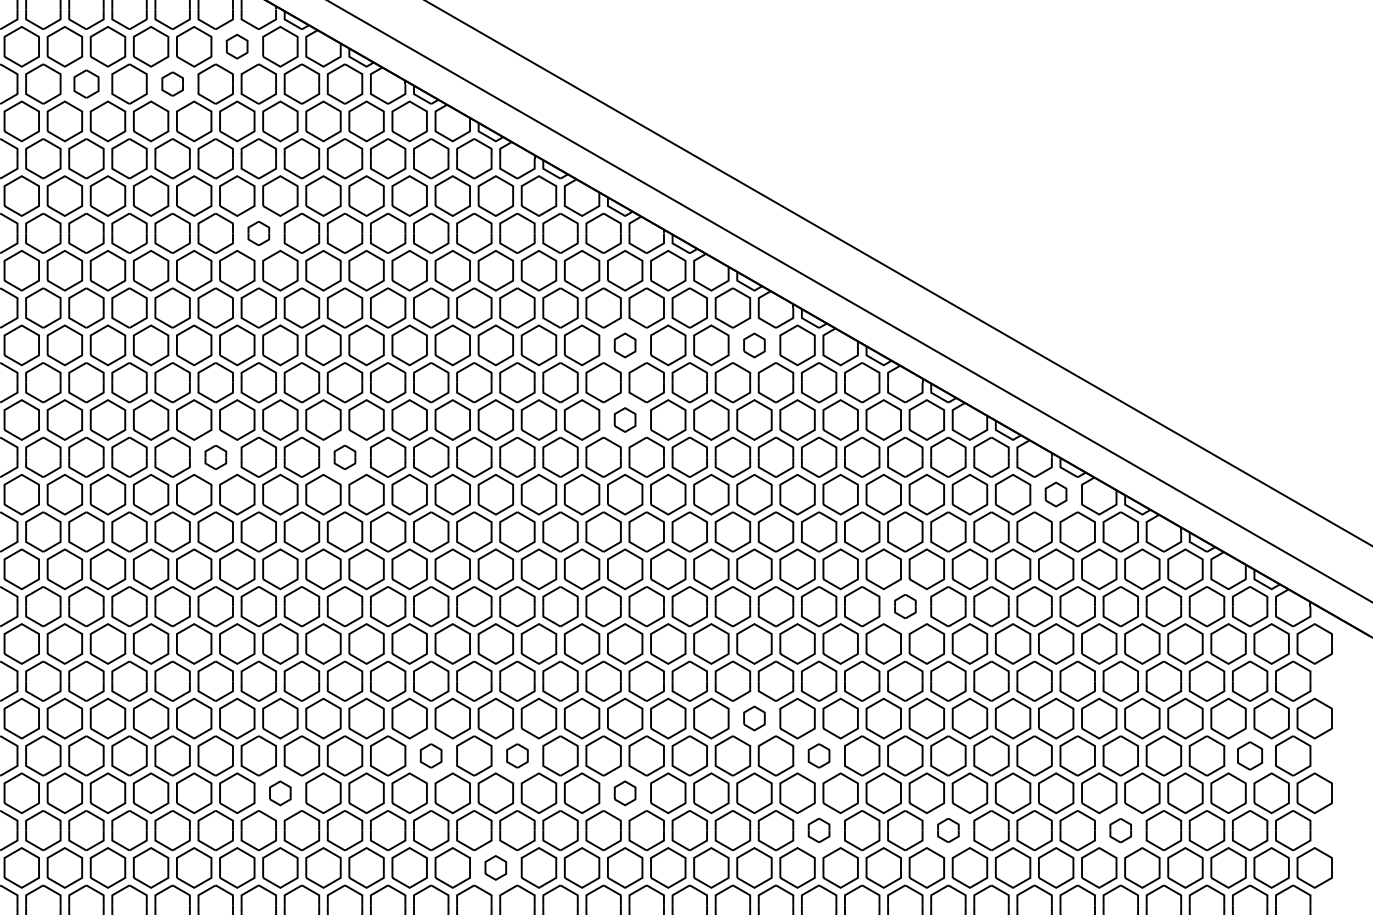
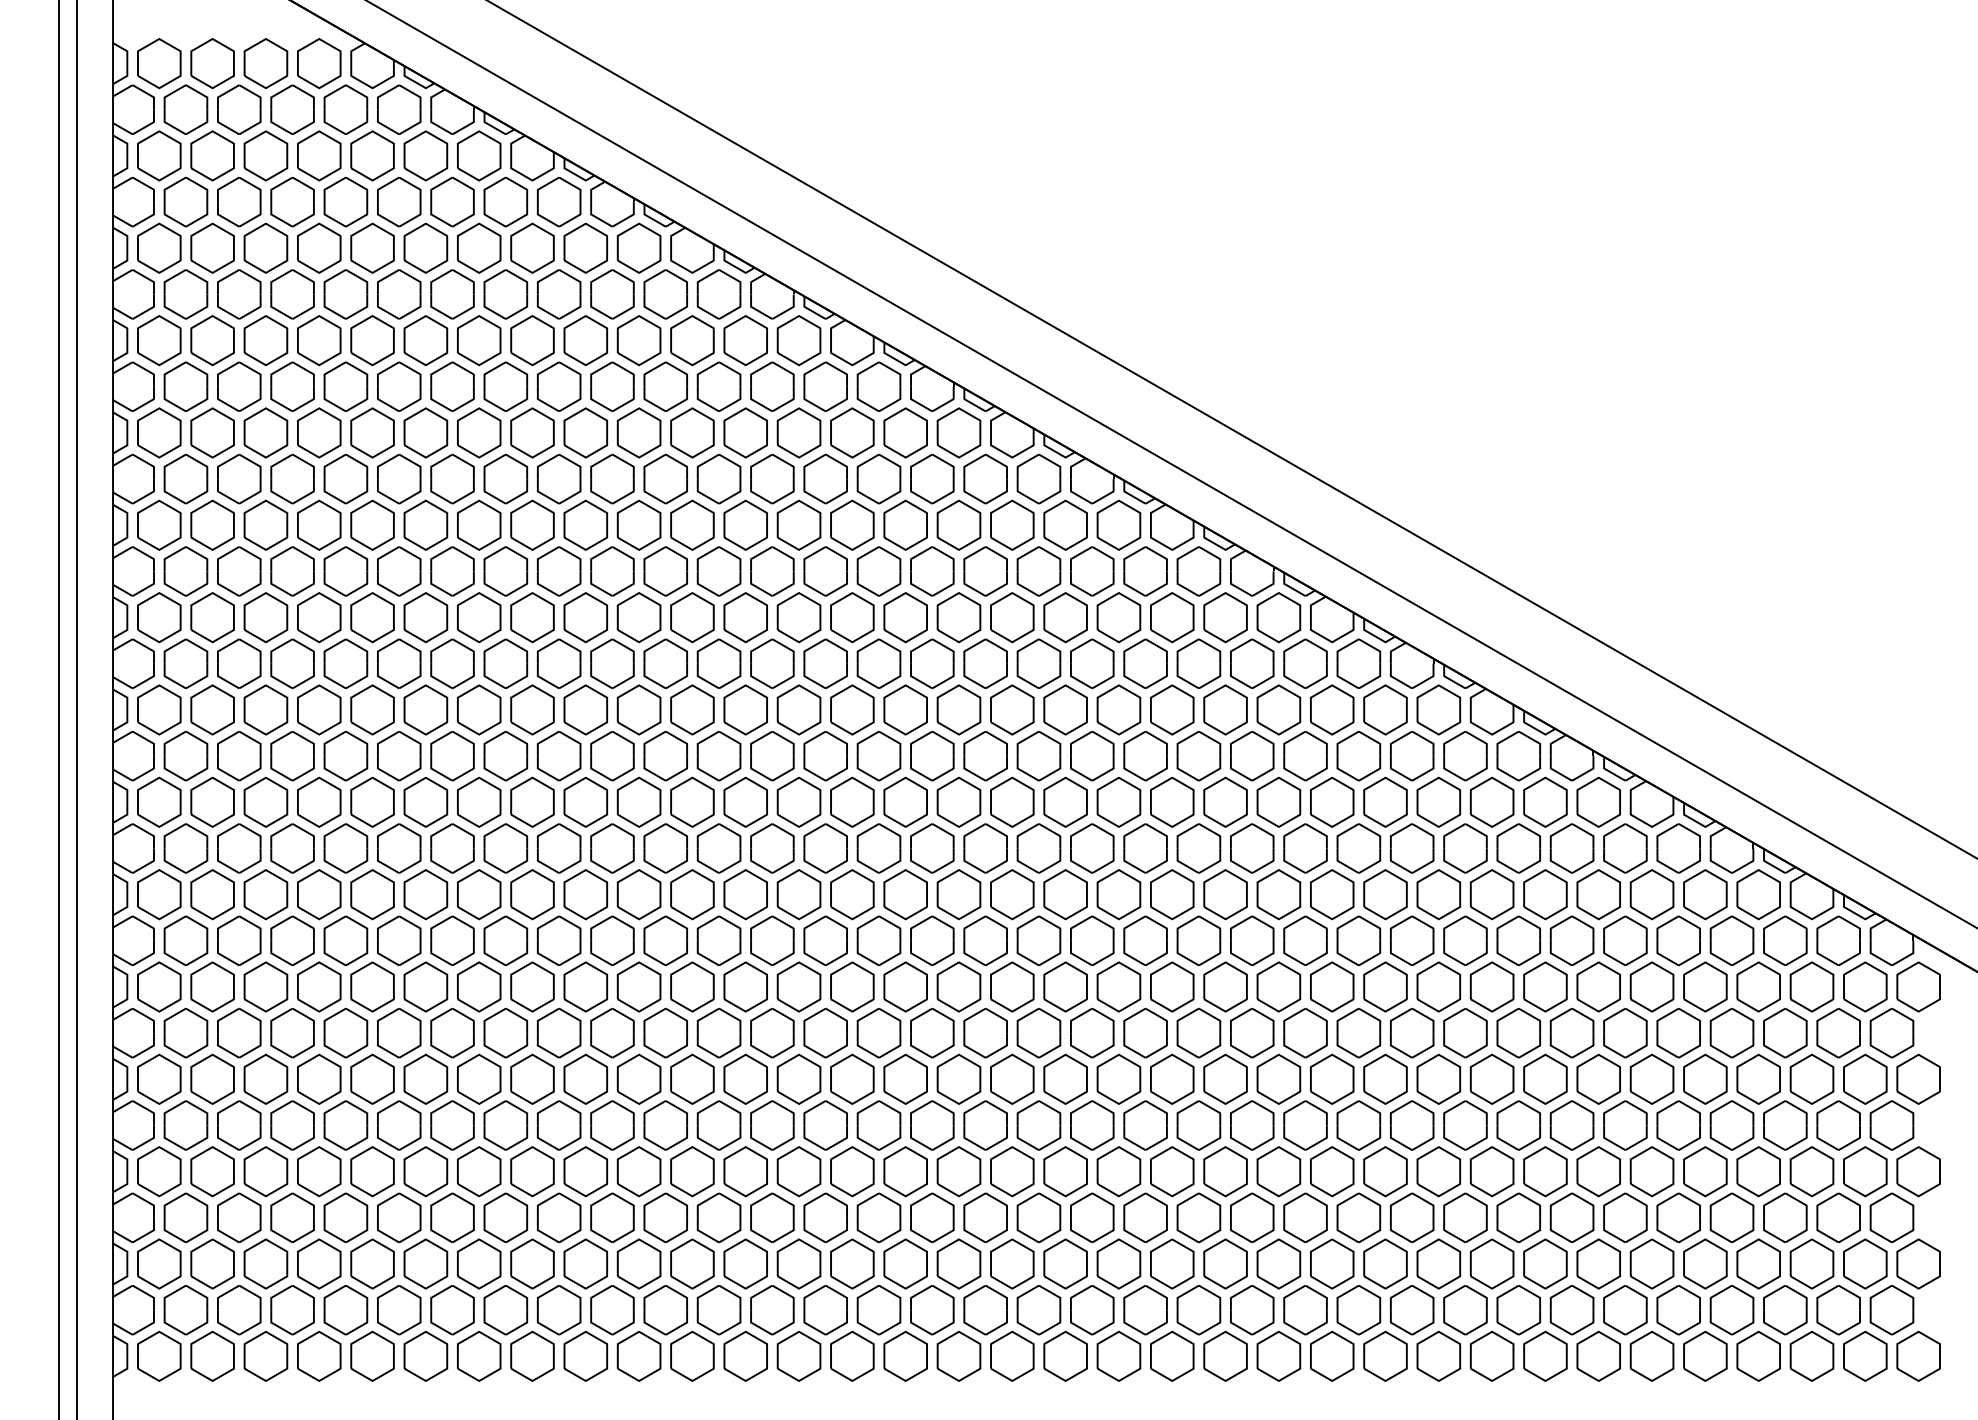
part: (237, 46) -> (585, 247), size x1.67
part: (86, 84) -> (399, 294), size x1.43
part: (172, 84) -> (505, 294), size x1.67
part: (258, 233) -> (612, 479), size x1.67
part: (625, 345) -> (1065, 617), size x1.67
part: (754, 345) -> (1225, 617), size x1.67
part: (625, 419) -> (1065, 709), size x1.67
part: (216, 457) -> (559, 756), size x1.67
part: (344, 457) -> (718, 756), size x1.67
part: (1055, 494) -> (1598, 801), size x1.67
part: (905, 606) -> (1412, 940), size x1.67
part: (754, 717) -> (1225, 1078), size x1.67
part: (431, 755) -> (825, 1125), size x1.67
part: (517, 755) -> (932, 1125), size x1.67
part: (819, 755) -> (1305, 1125), size x1.67
part: (1249, 755) -> (1838, 1125), size x1.43
part: (279, 793) -> (638, 1171), size x1.67
part: (625, 793) -> (1065, 1171), size x1.67
part: (819, 830) -> (1305, 1217), size x1.67
part: (948, 830) -> (1465, 1217), size x1.67
part: (1120, 830) -> (1678, 1217), size x1.67
part: (495, 867) -> (905, 1263), size x1.67

